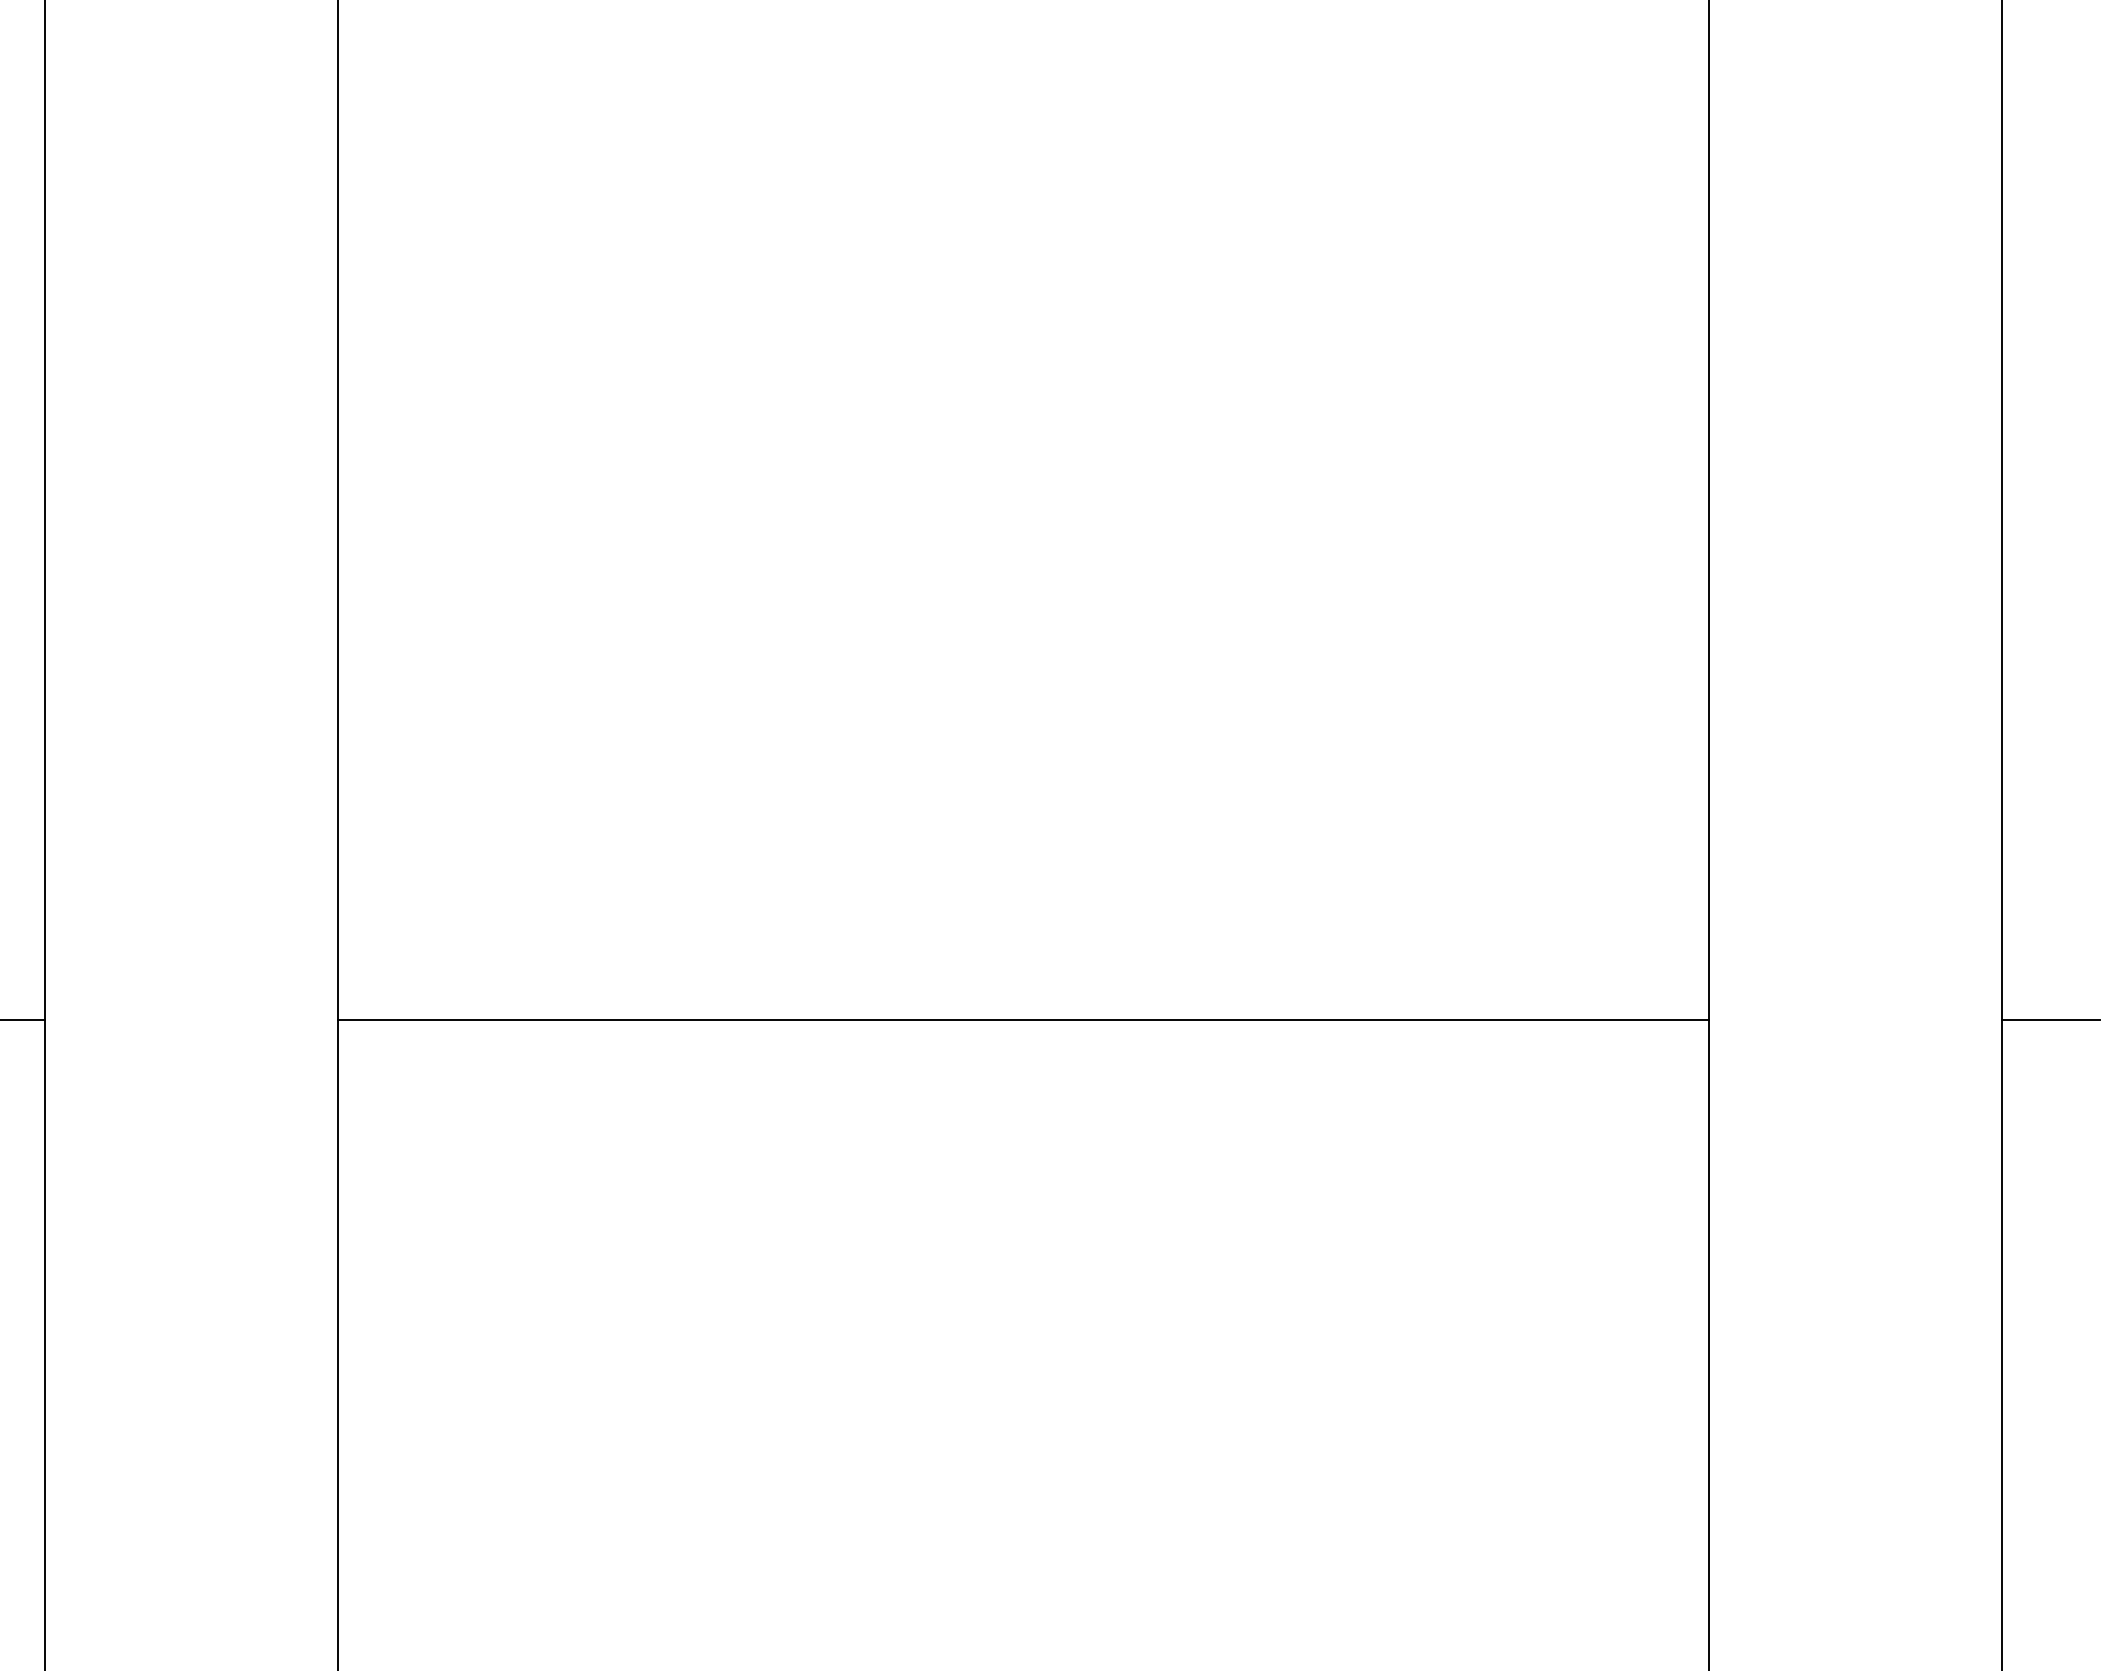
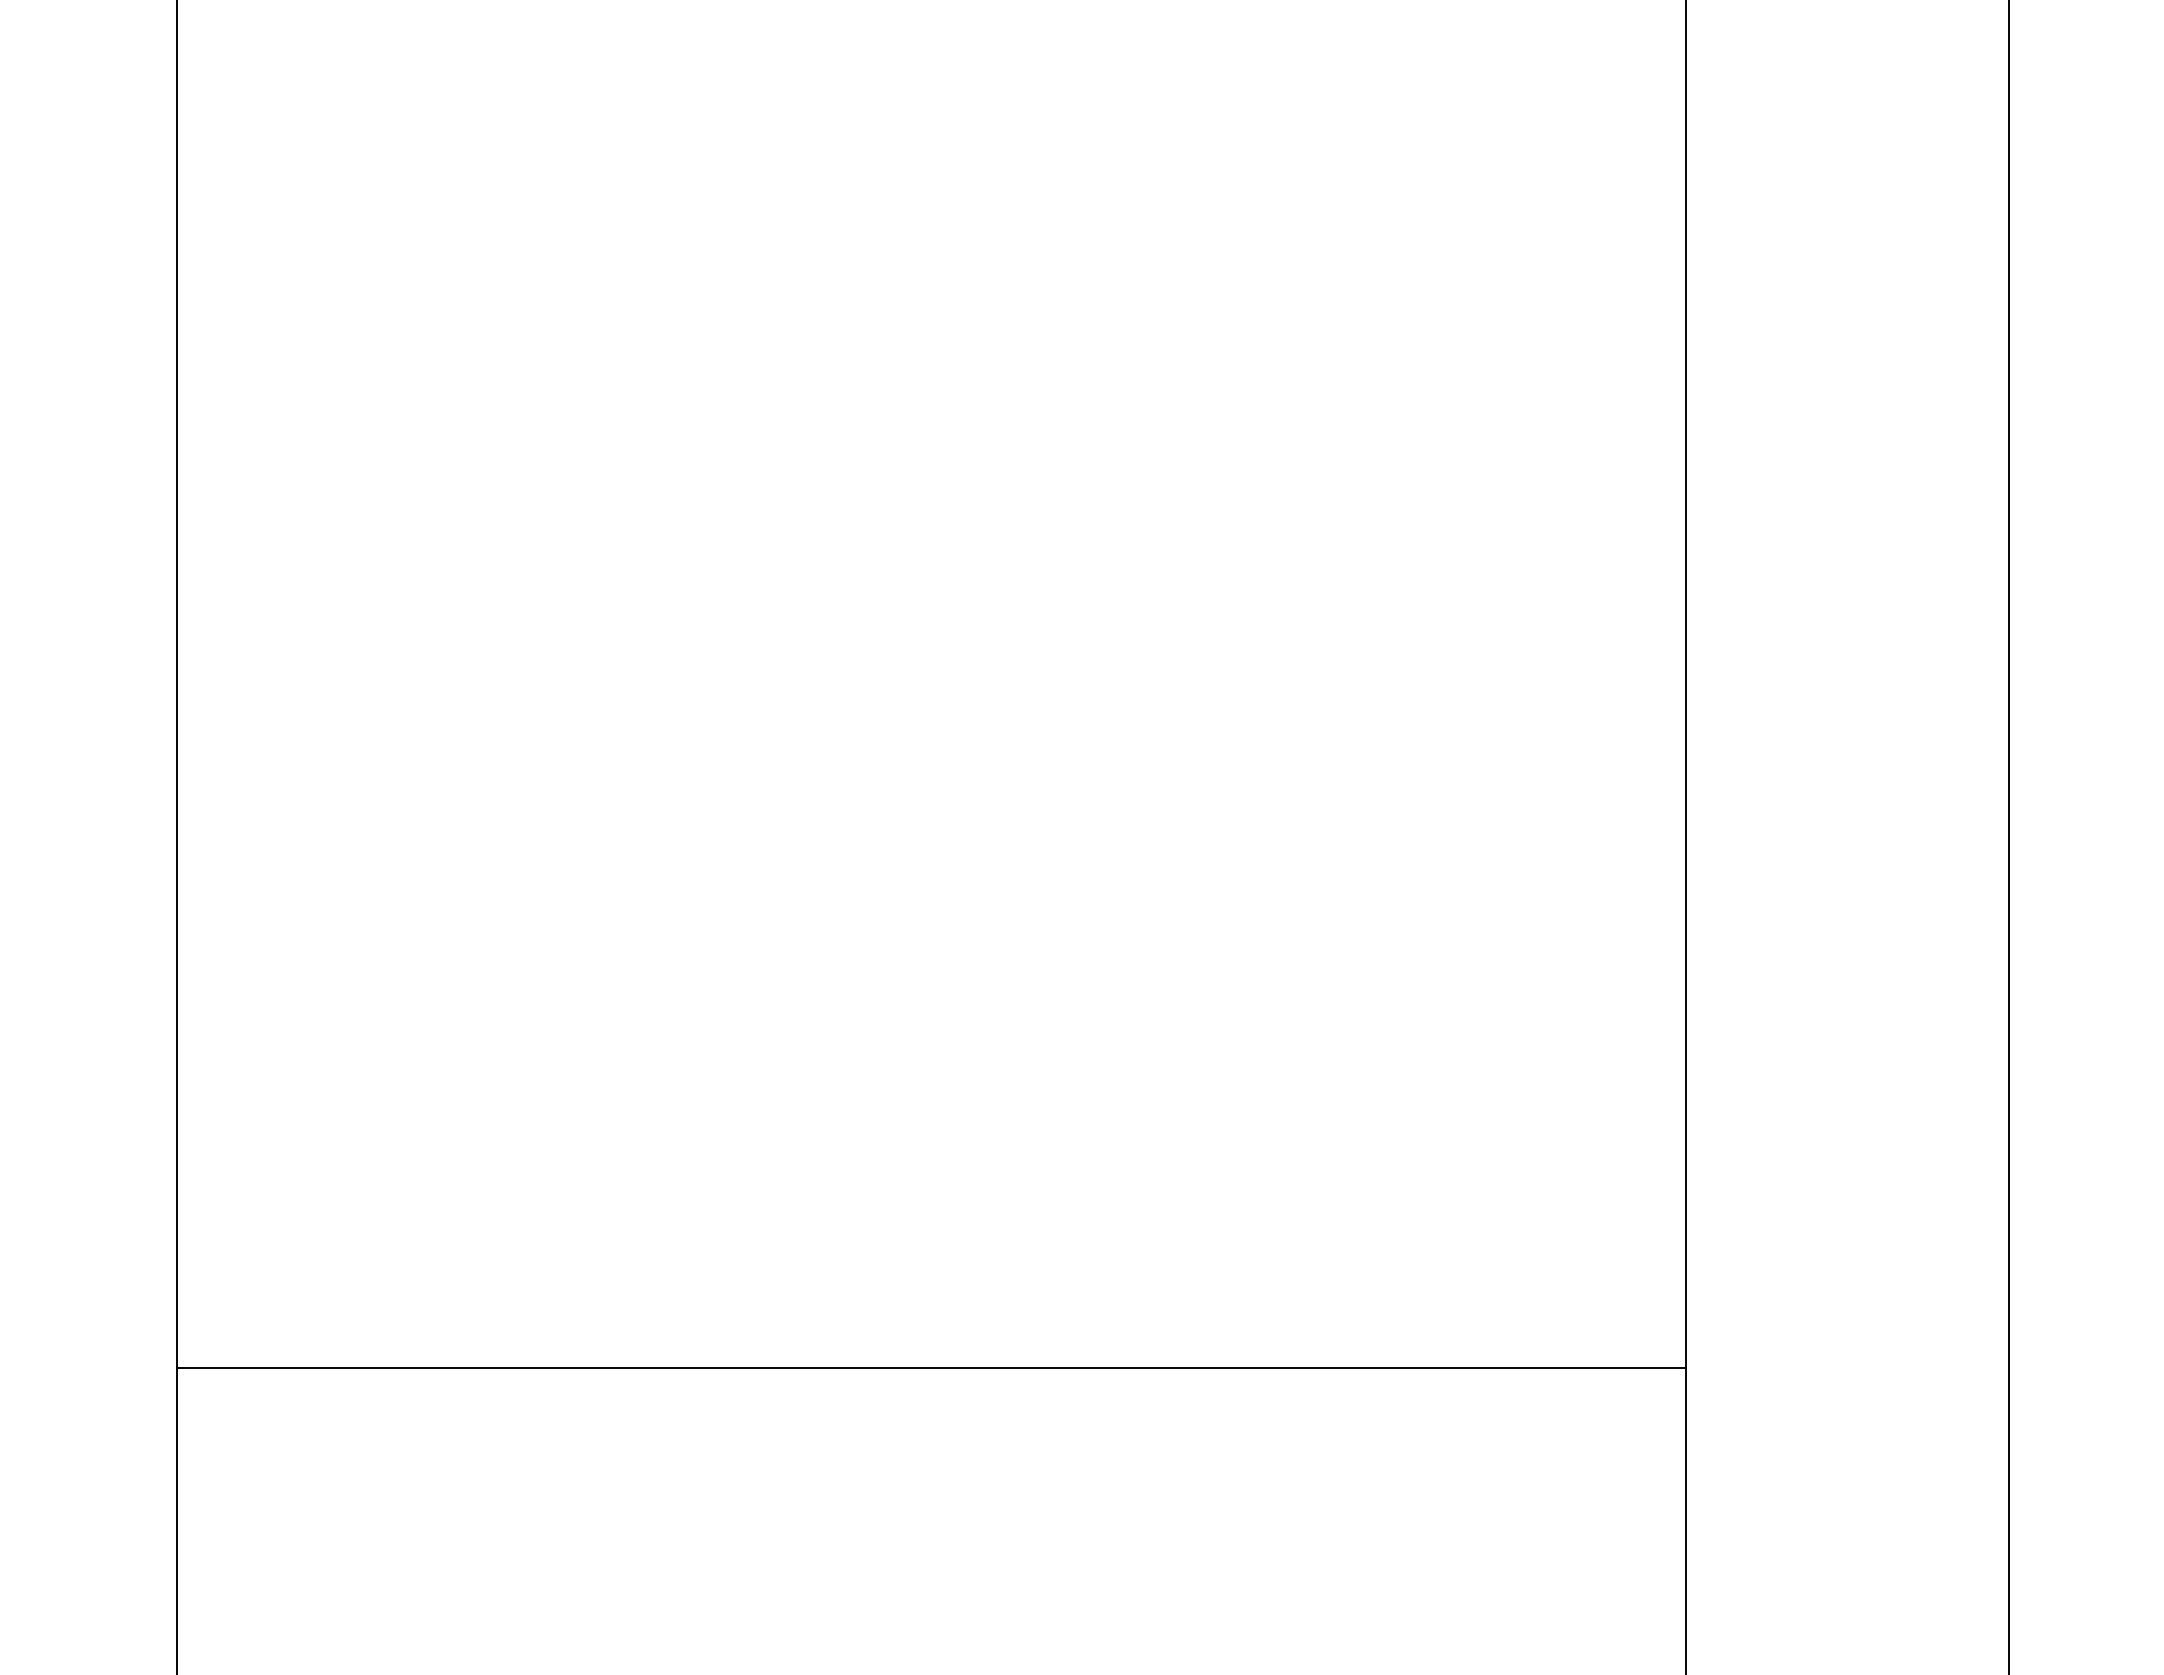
line: (1023, 1019) -> (931, 1367), moved
line: (2051, 1019) -> (2063, 1266), removed

